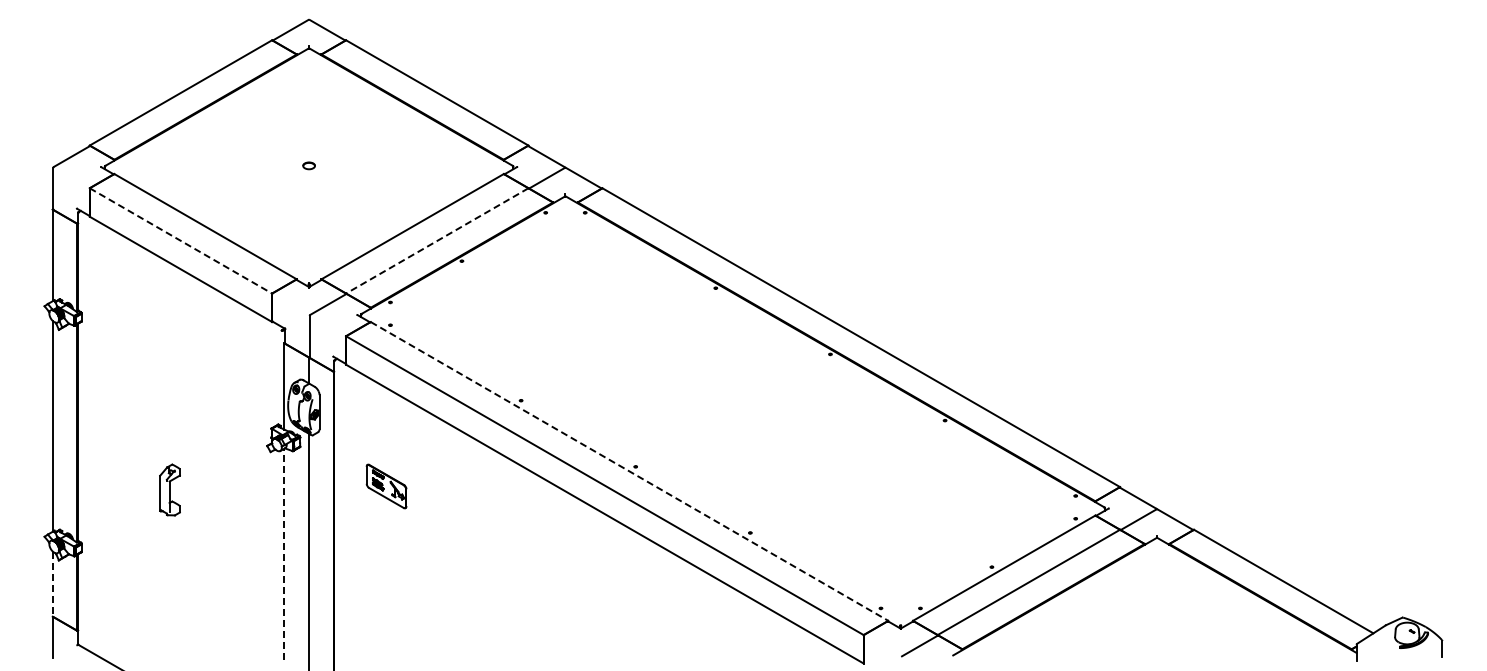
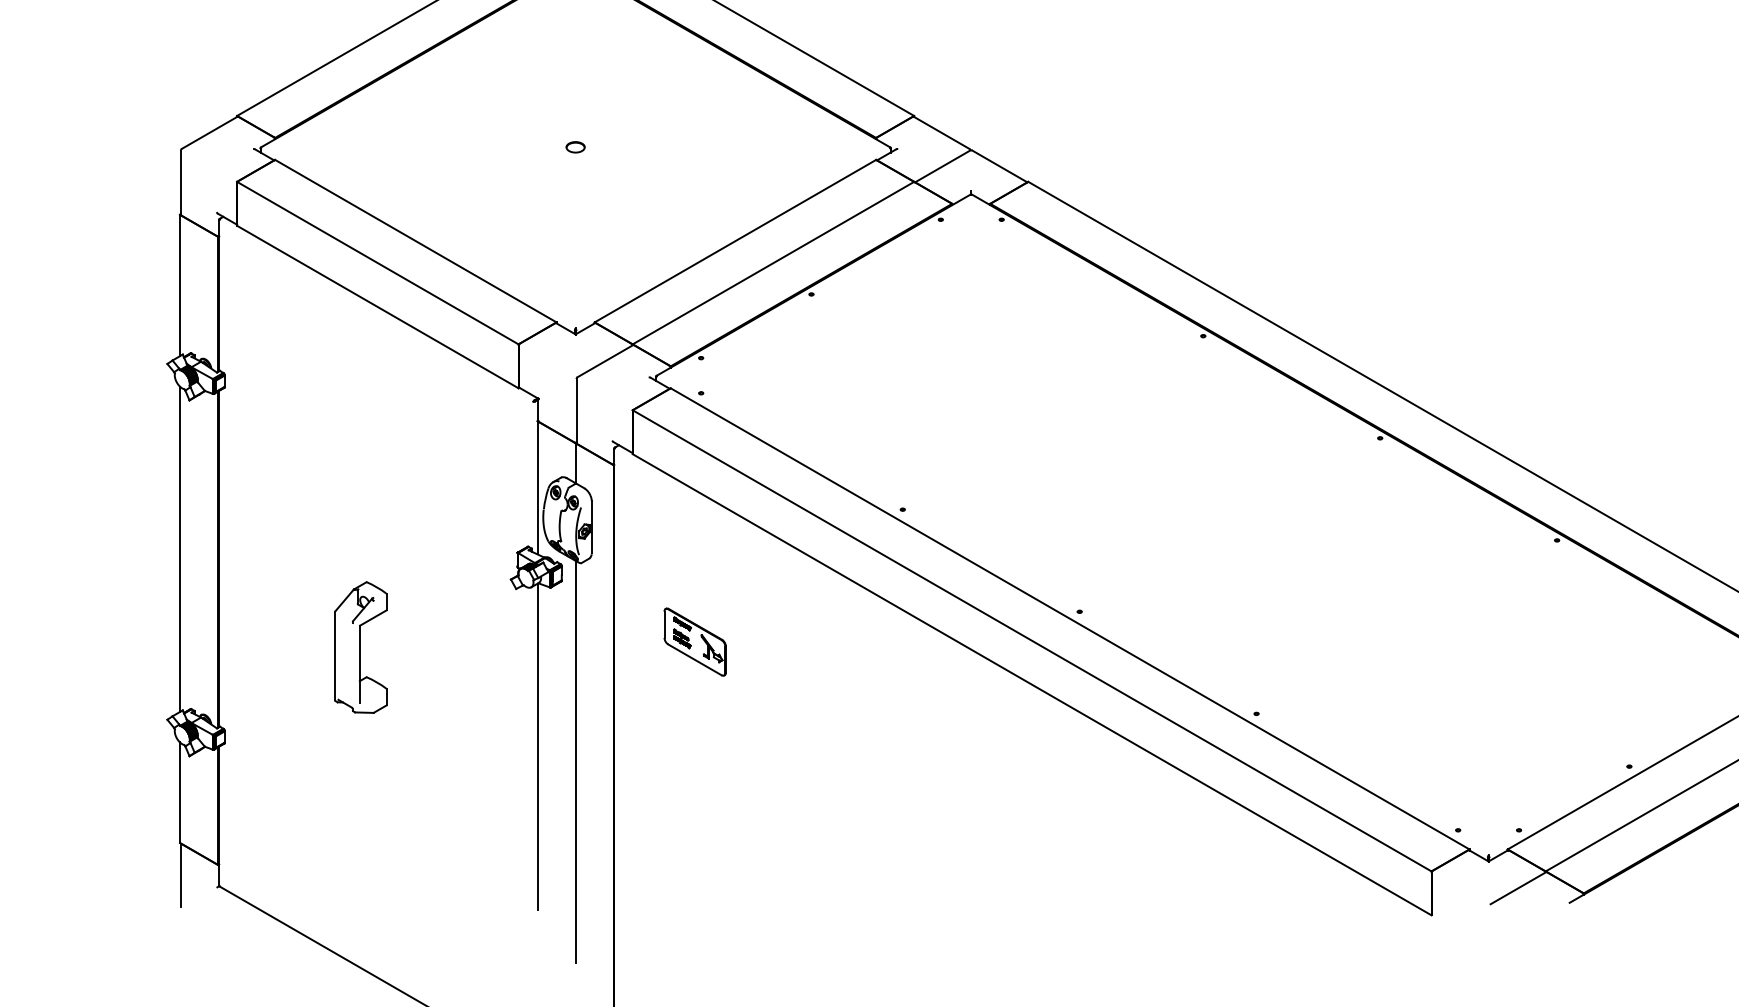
line: (181, 241) -> (378, 264), dashed -> solid
line: (436, 241) -> (772, 264), dashed -> solid
line: (629, 471) -> (1070, 618), dashed -> solid
part: (169, 489) -> (360, 646), size x1.67
line: (284, 554) -> (537, 747), dashed -> solid
line: (52, 584) -> (179, 793), dashed -> solid

